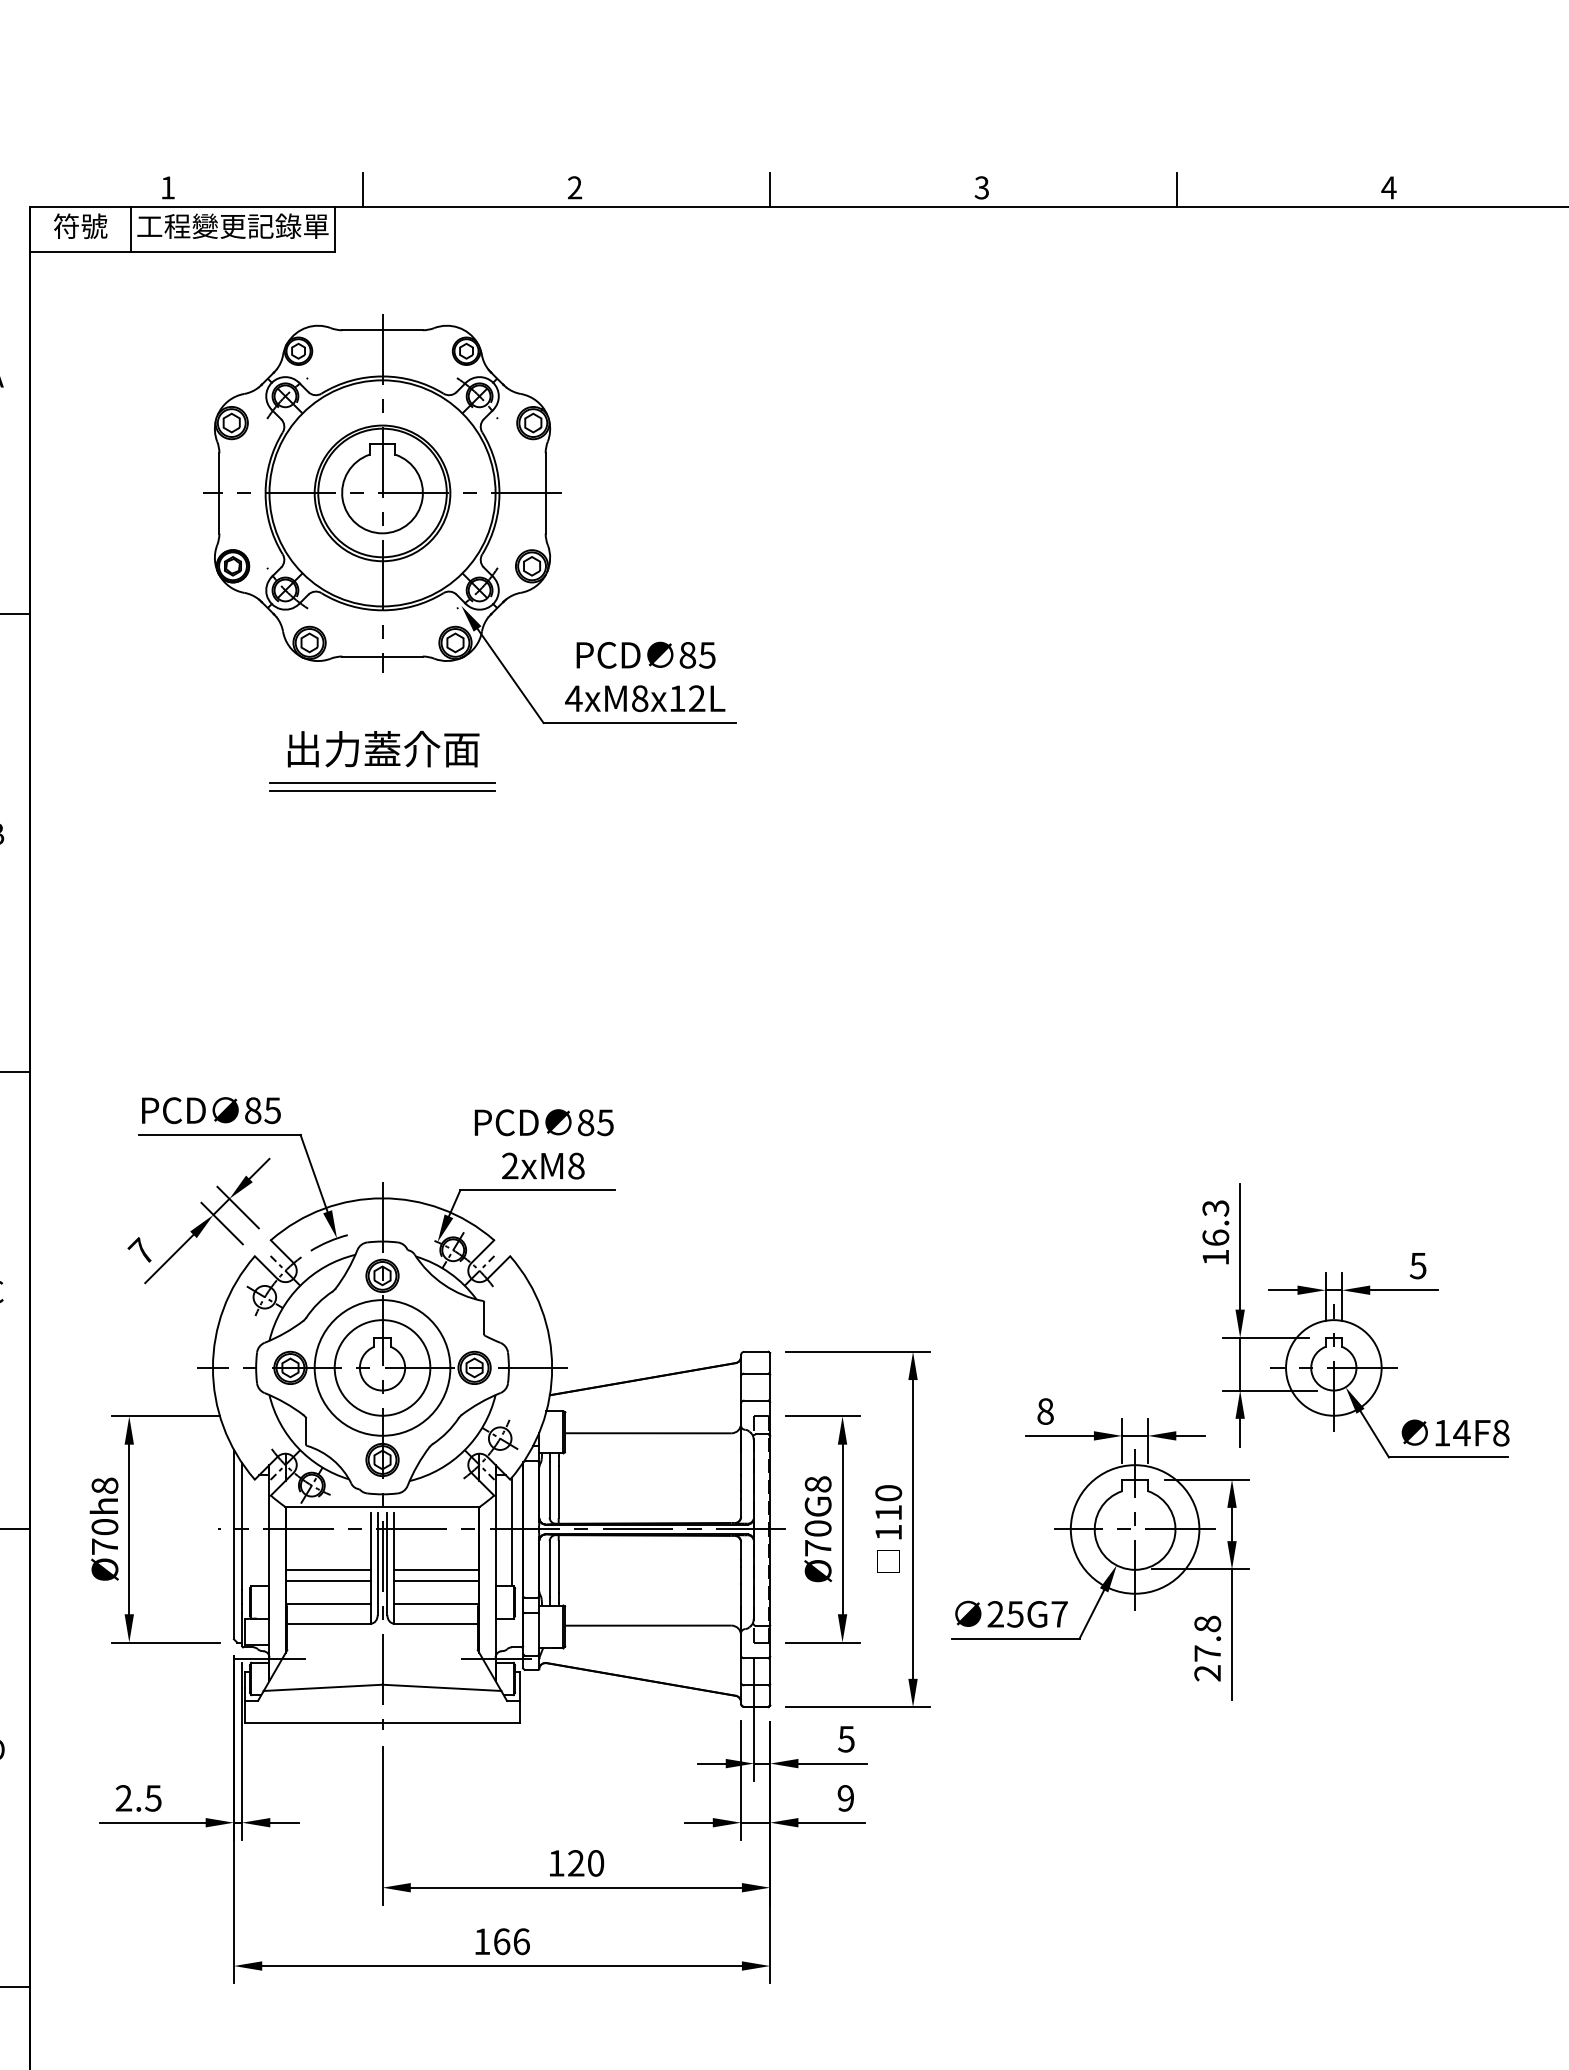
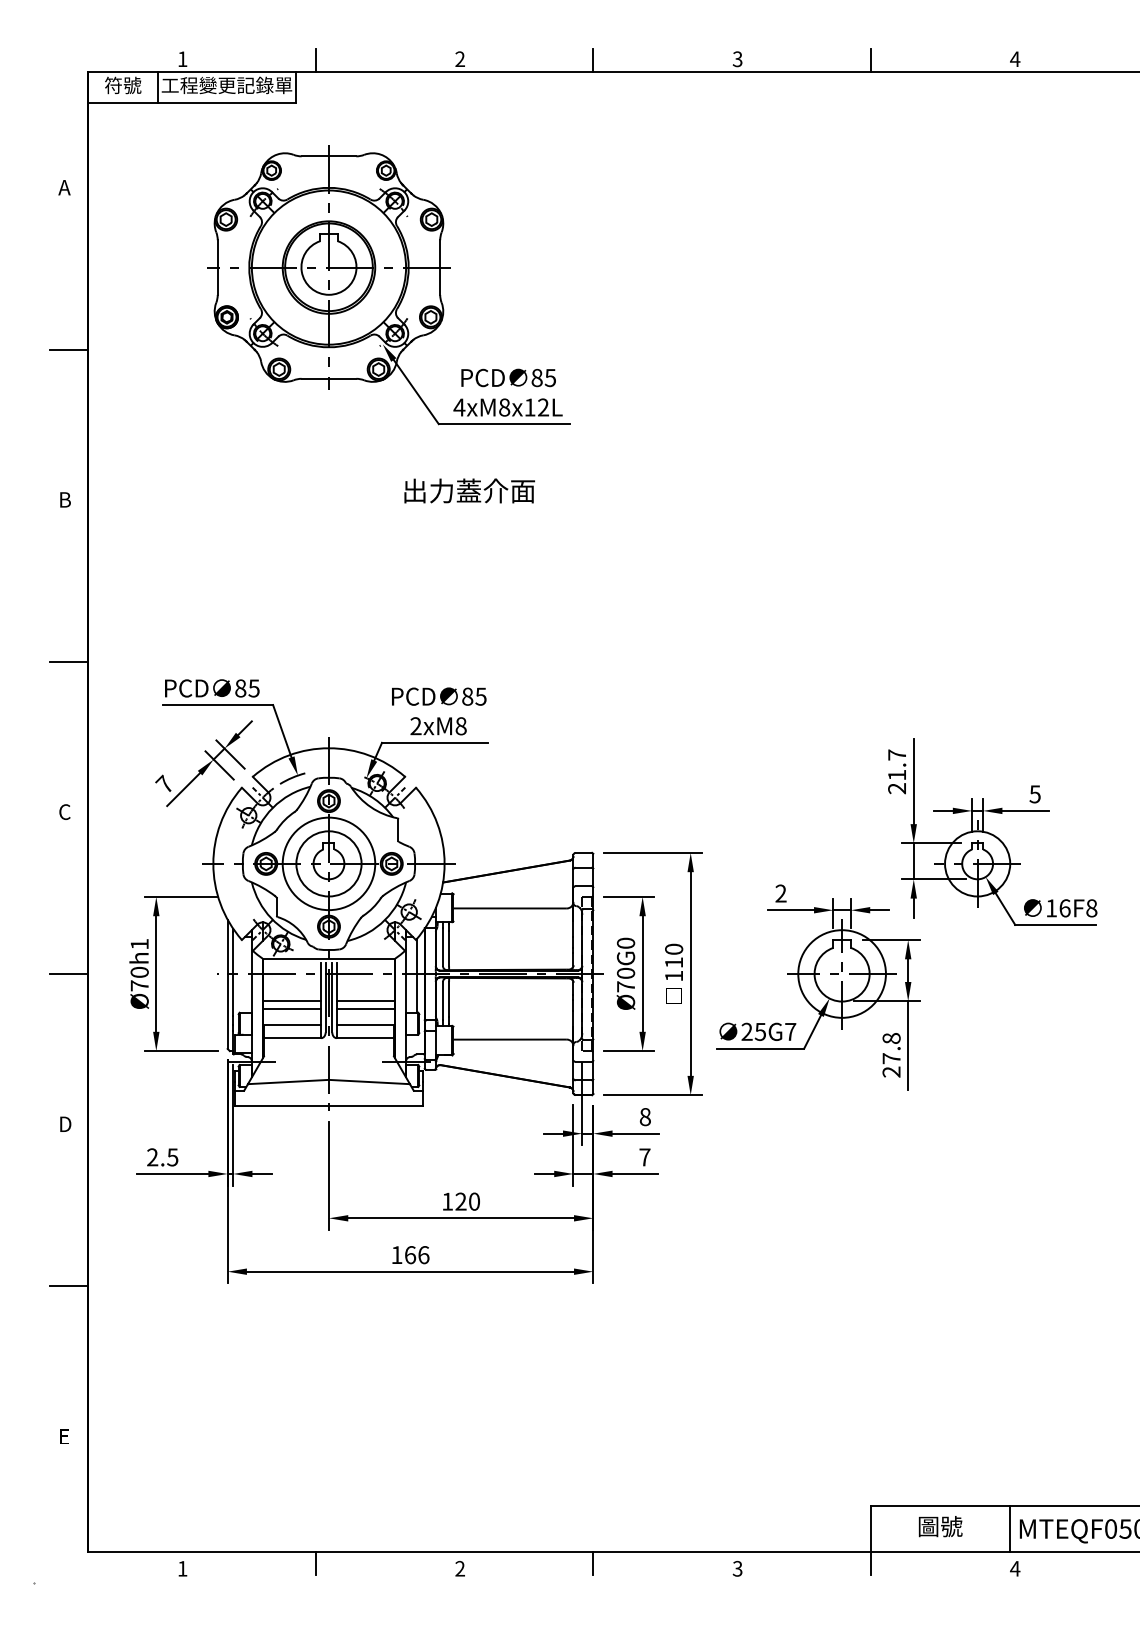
text: (383, 748) -> (469, 490), moved
line: (381, 783) -> (328, 465), removed
line: (381, 790) -> (328, 470), removed
text: (1216, 1232) -> (897, 771), 16.3 -> 21.7
text: (1044, 1411) -> (780, 893), 8 -> 2
text: (1461, 1433) -> (1064, 908), 14F8 -> 16F8
text: (817, 1483) -> (625, 942), Ø70G8 -> Ø70G0
text: (104, 1484) -> (139, 943), Ø70h8 -> Ø70h1
text: (845, 1739) -> (644, 1117), 5 -> 8
text: (845, 1798) -> (644, 1157), 9 -> 7

